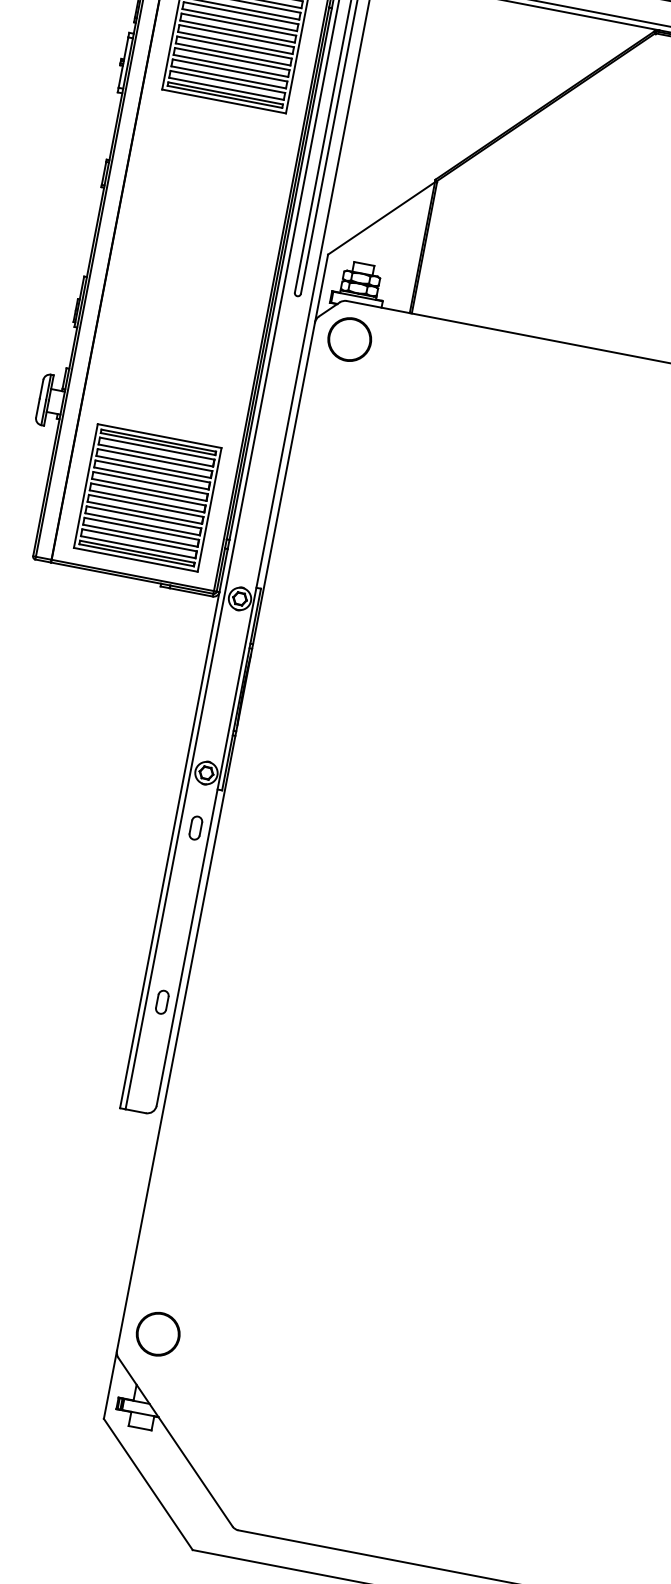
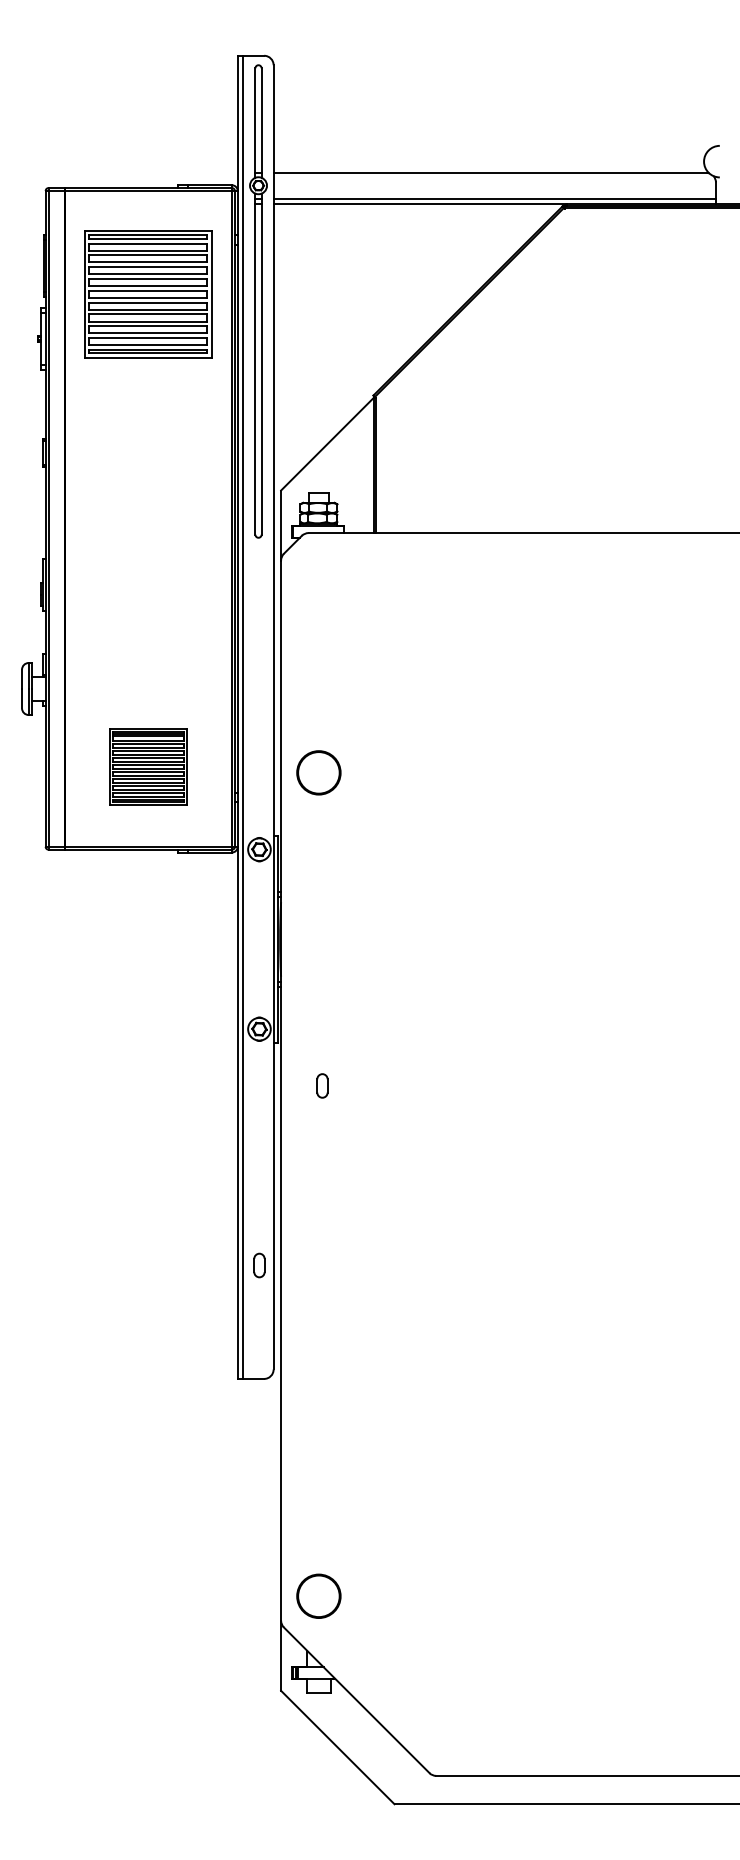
circle: (349, 339) -> (318, 772), moved
part: (147, 497) -> (148, 766), size x0.6
part: (196, 827) -> (322, 1085), moved

